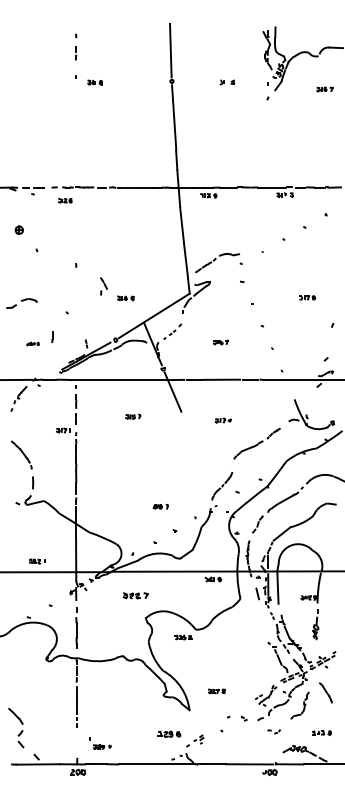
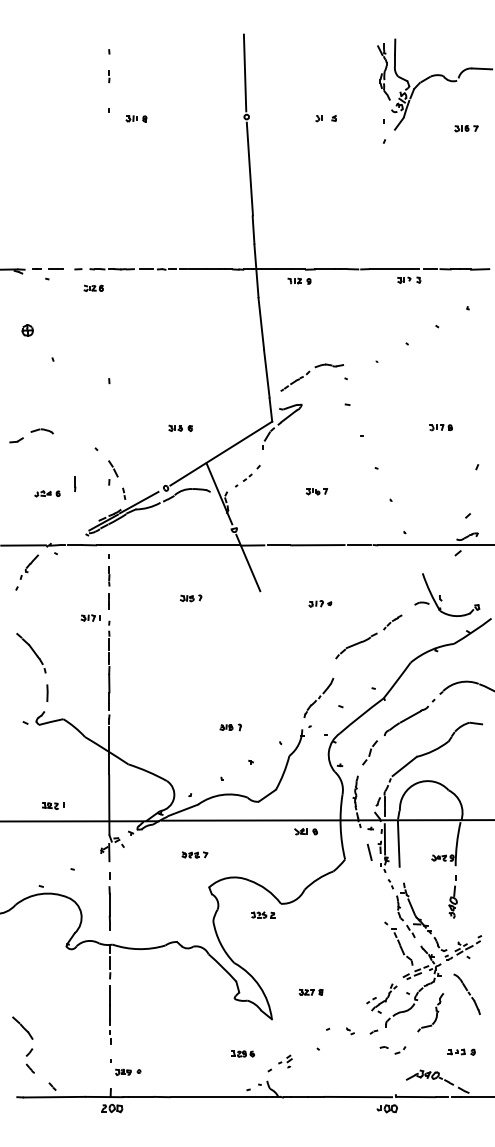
part: (76, 52) -> (109, 75), size x0.62
part: (103, 286) -> (112, 473), moved
part: (32, 343) -> (46, 493), size x1.43
part: (135, 595) -> (194, 854), size x0.71
part: (325, 692) -> (467, 993), size x1.43
part: (273, 731) -> (392, 1049), size x1.43
part: (168, 734) -> (241, 1054), size x0.71
part: (100, 743) -> (125, 1067), moved

